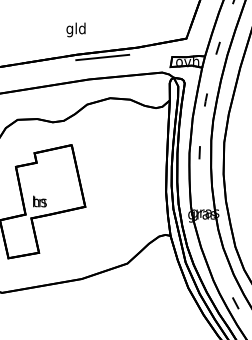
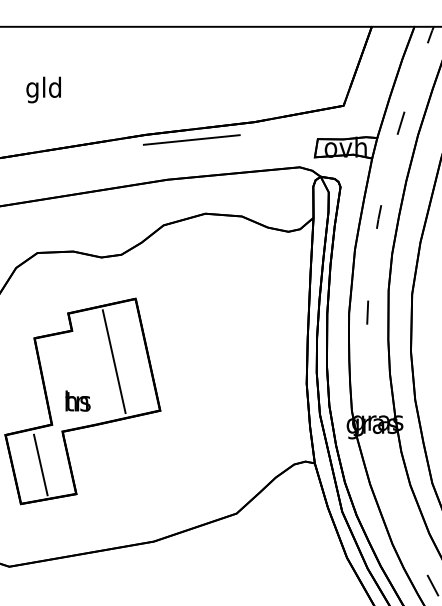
text: (75, 29) -> (42, 89), moved
line: (59, 179) -> (113, 361), added
line: (19, 236) -> (40, 464), added

